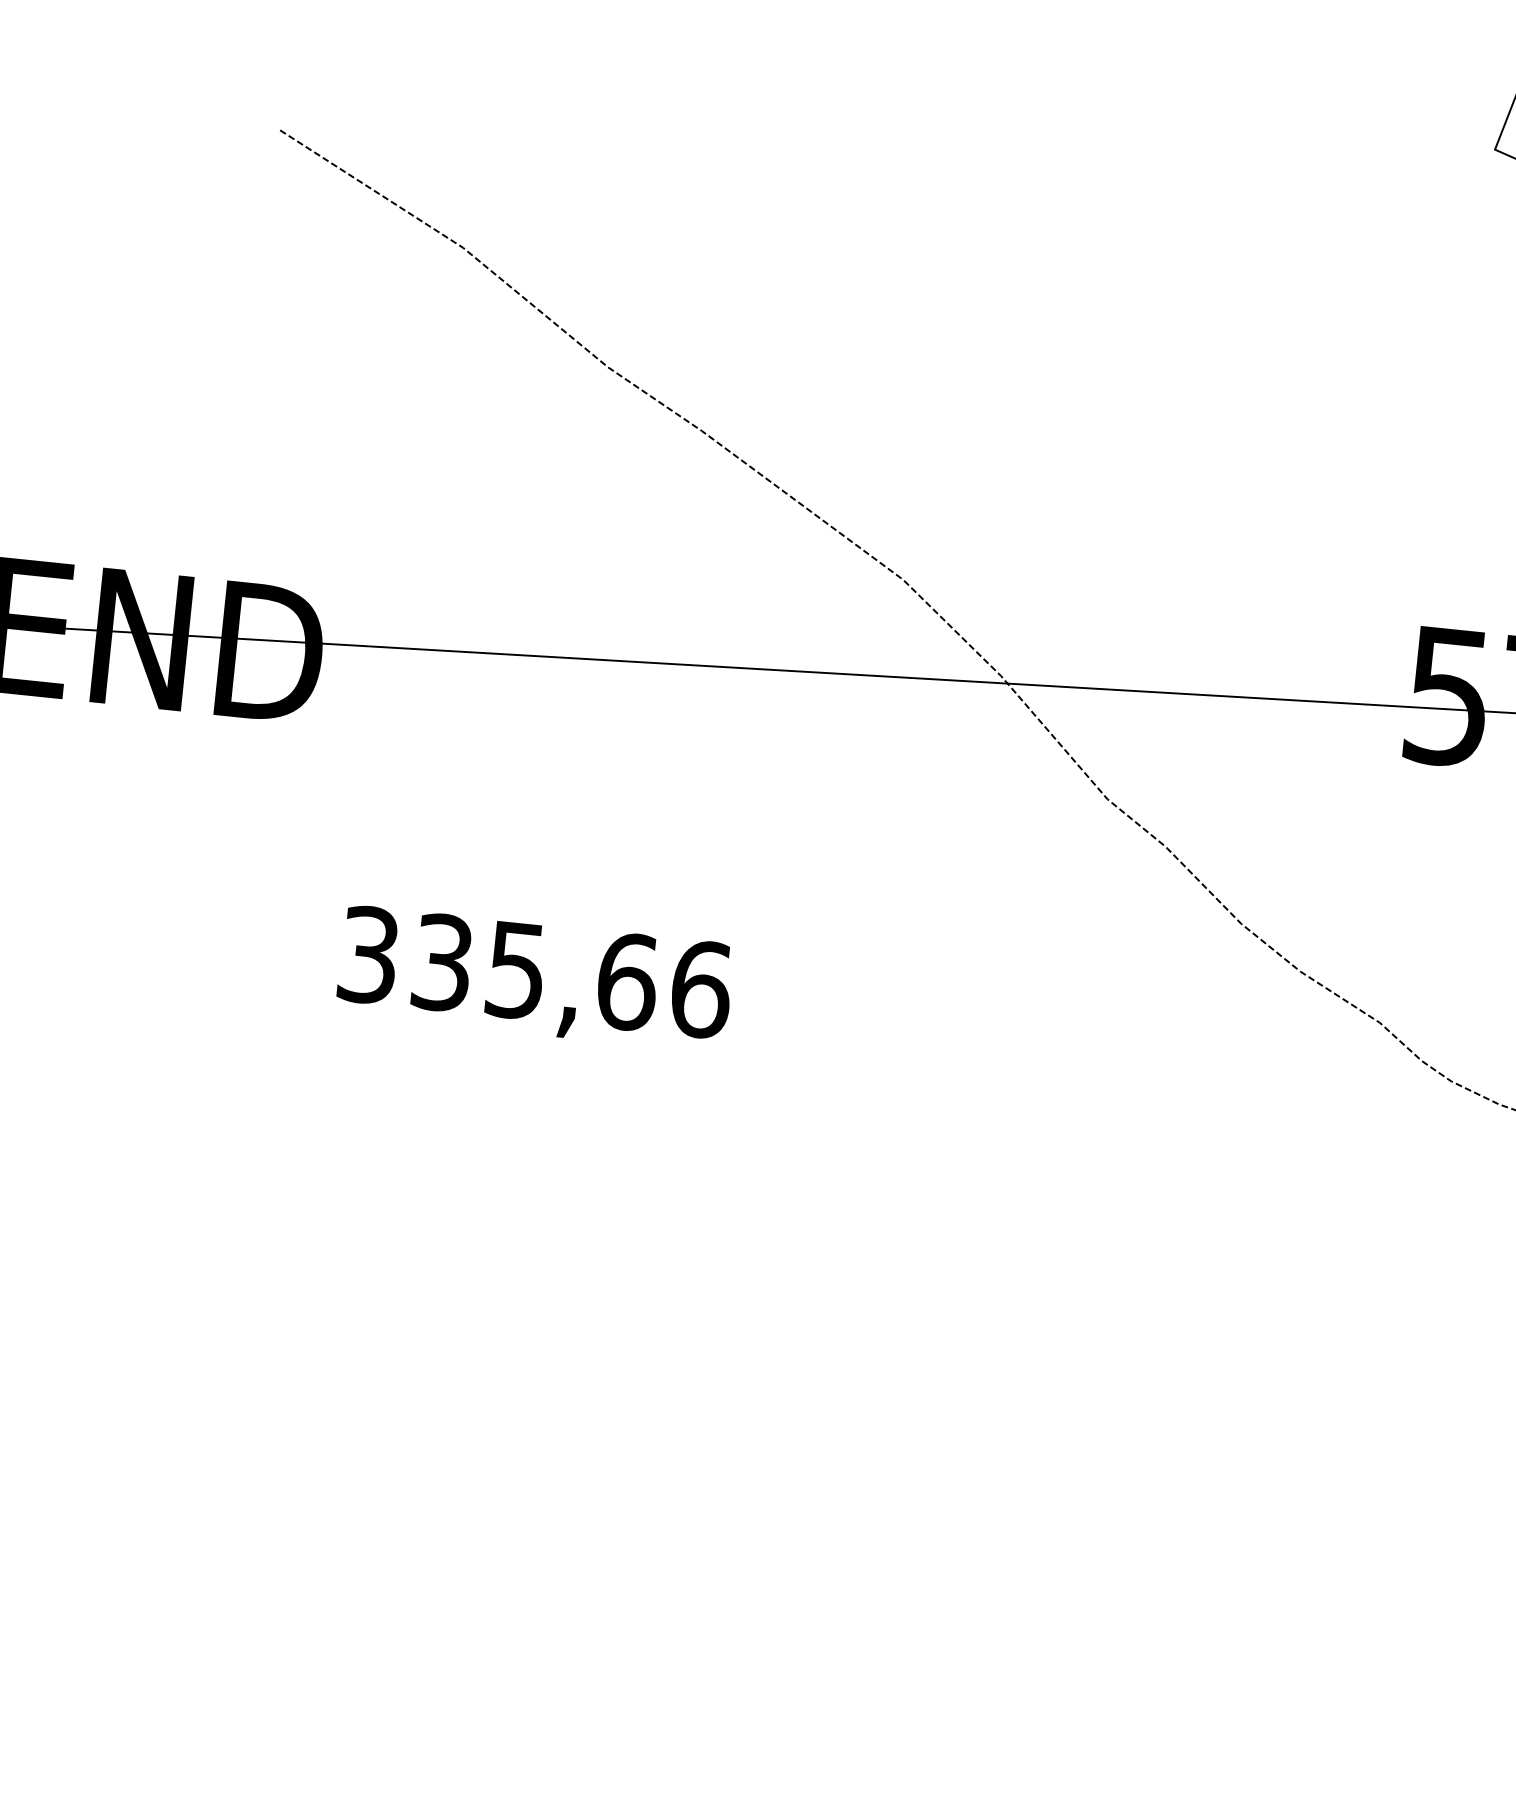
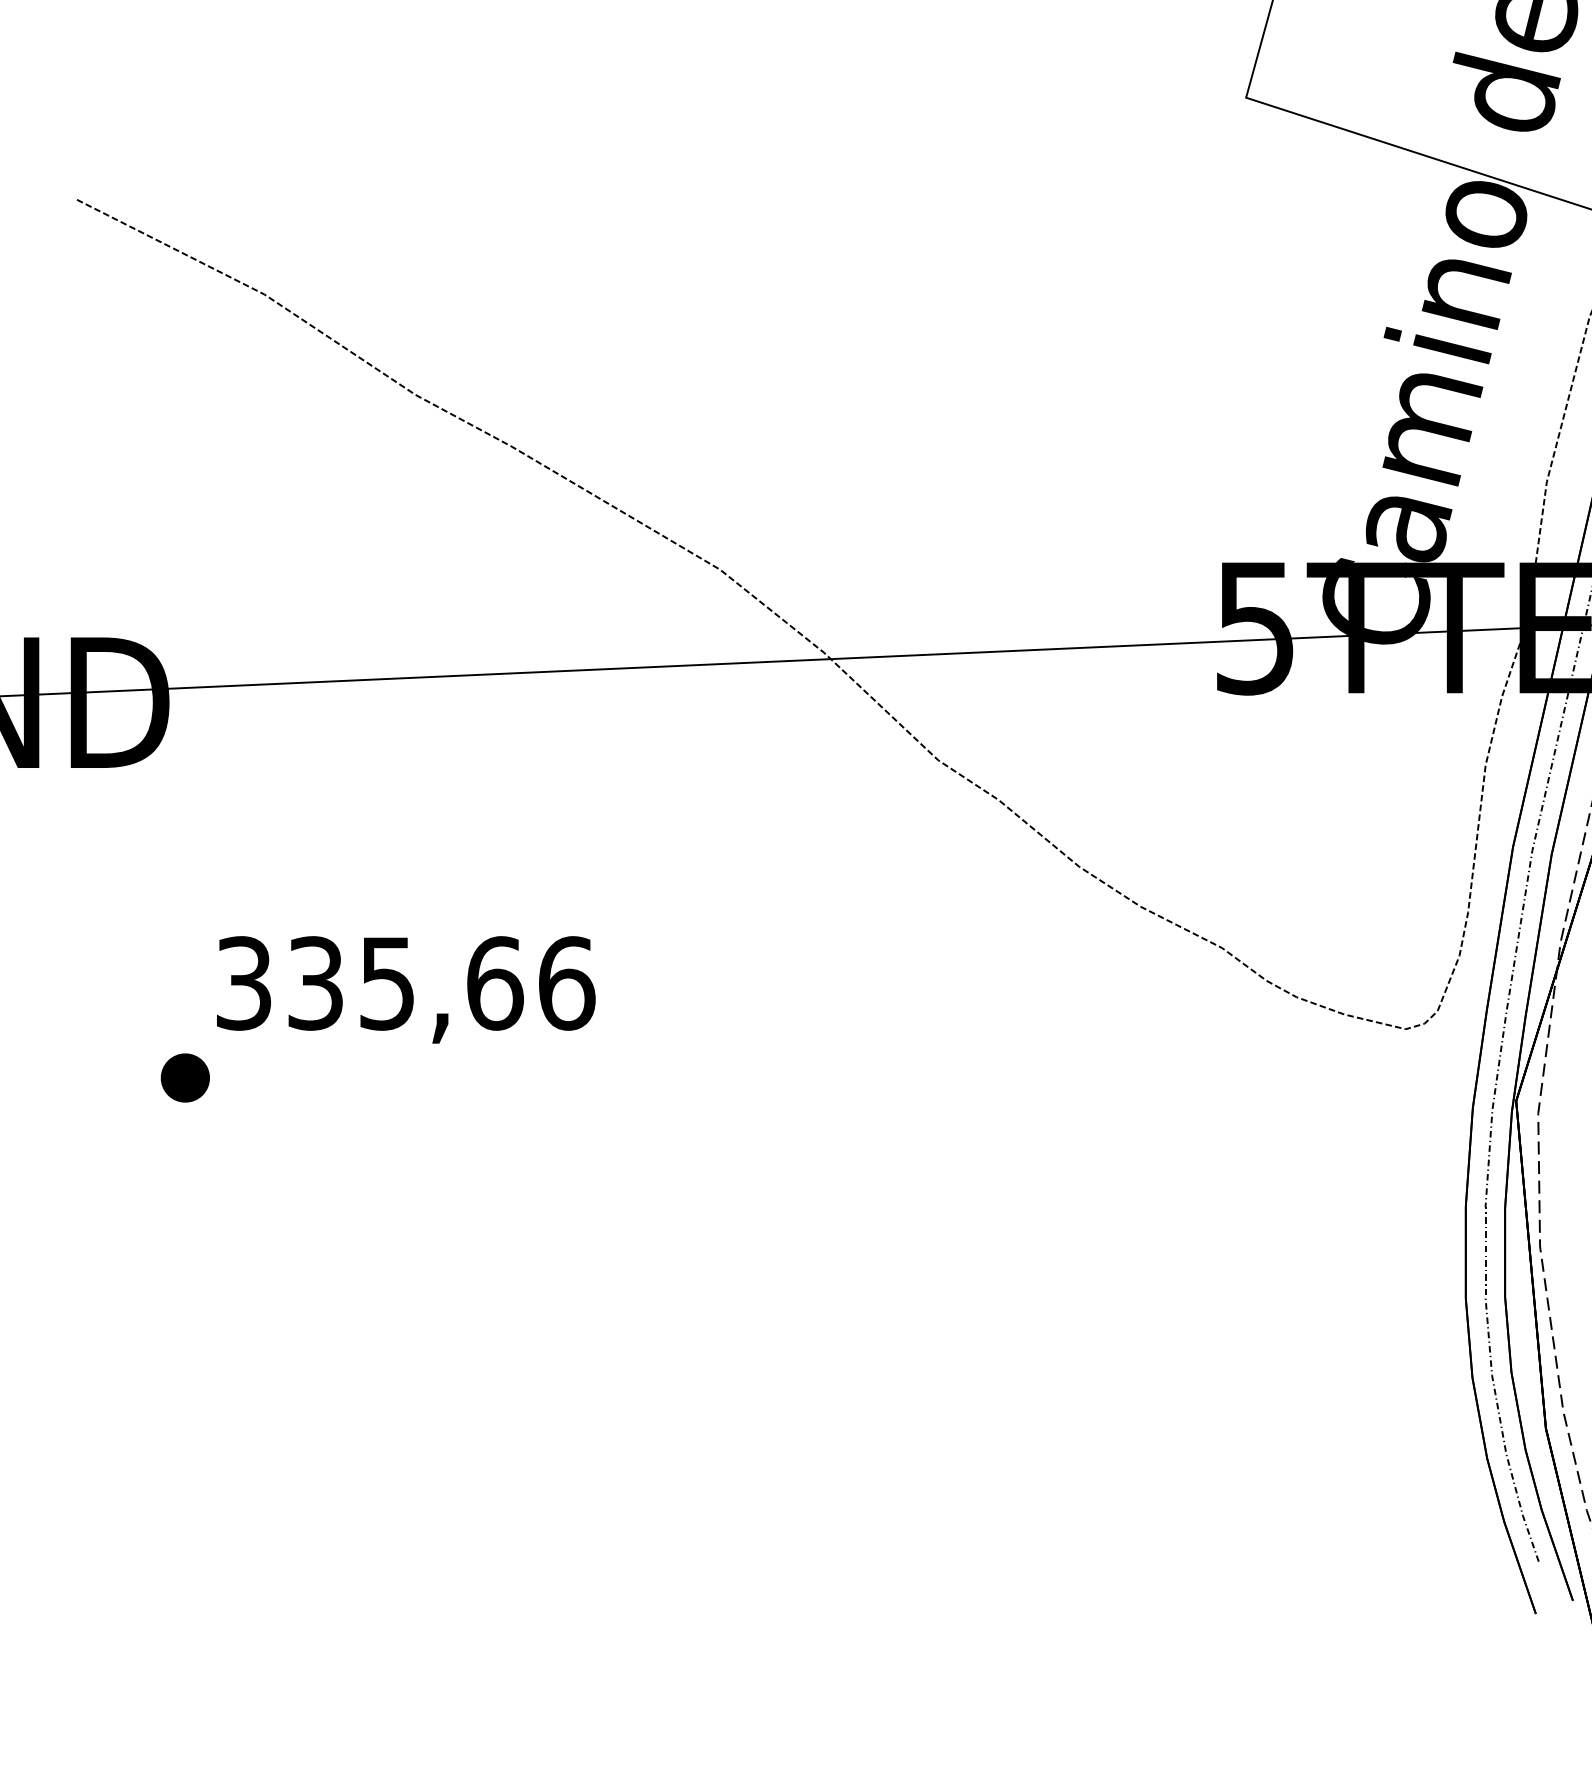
part: (297, 1045) -> (184, 1077), added

